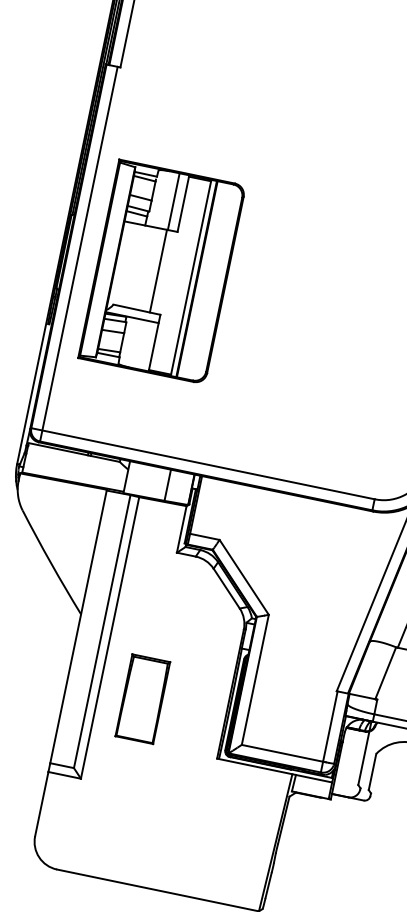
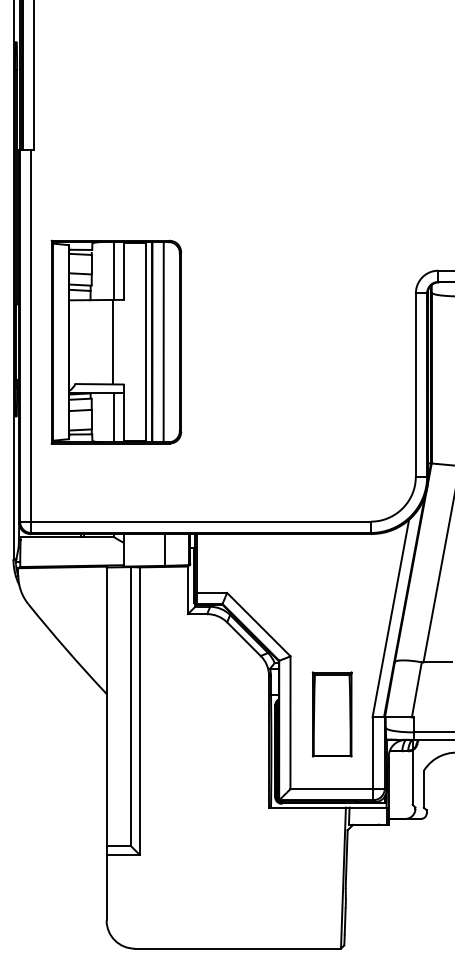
line: (208, 281) -> (163, 342), added
line: (143, 345) -> (113, 417), added
part: (142, 699) -> (331, 714), moved

